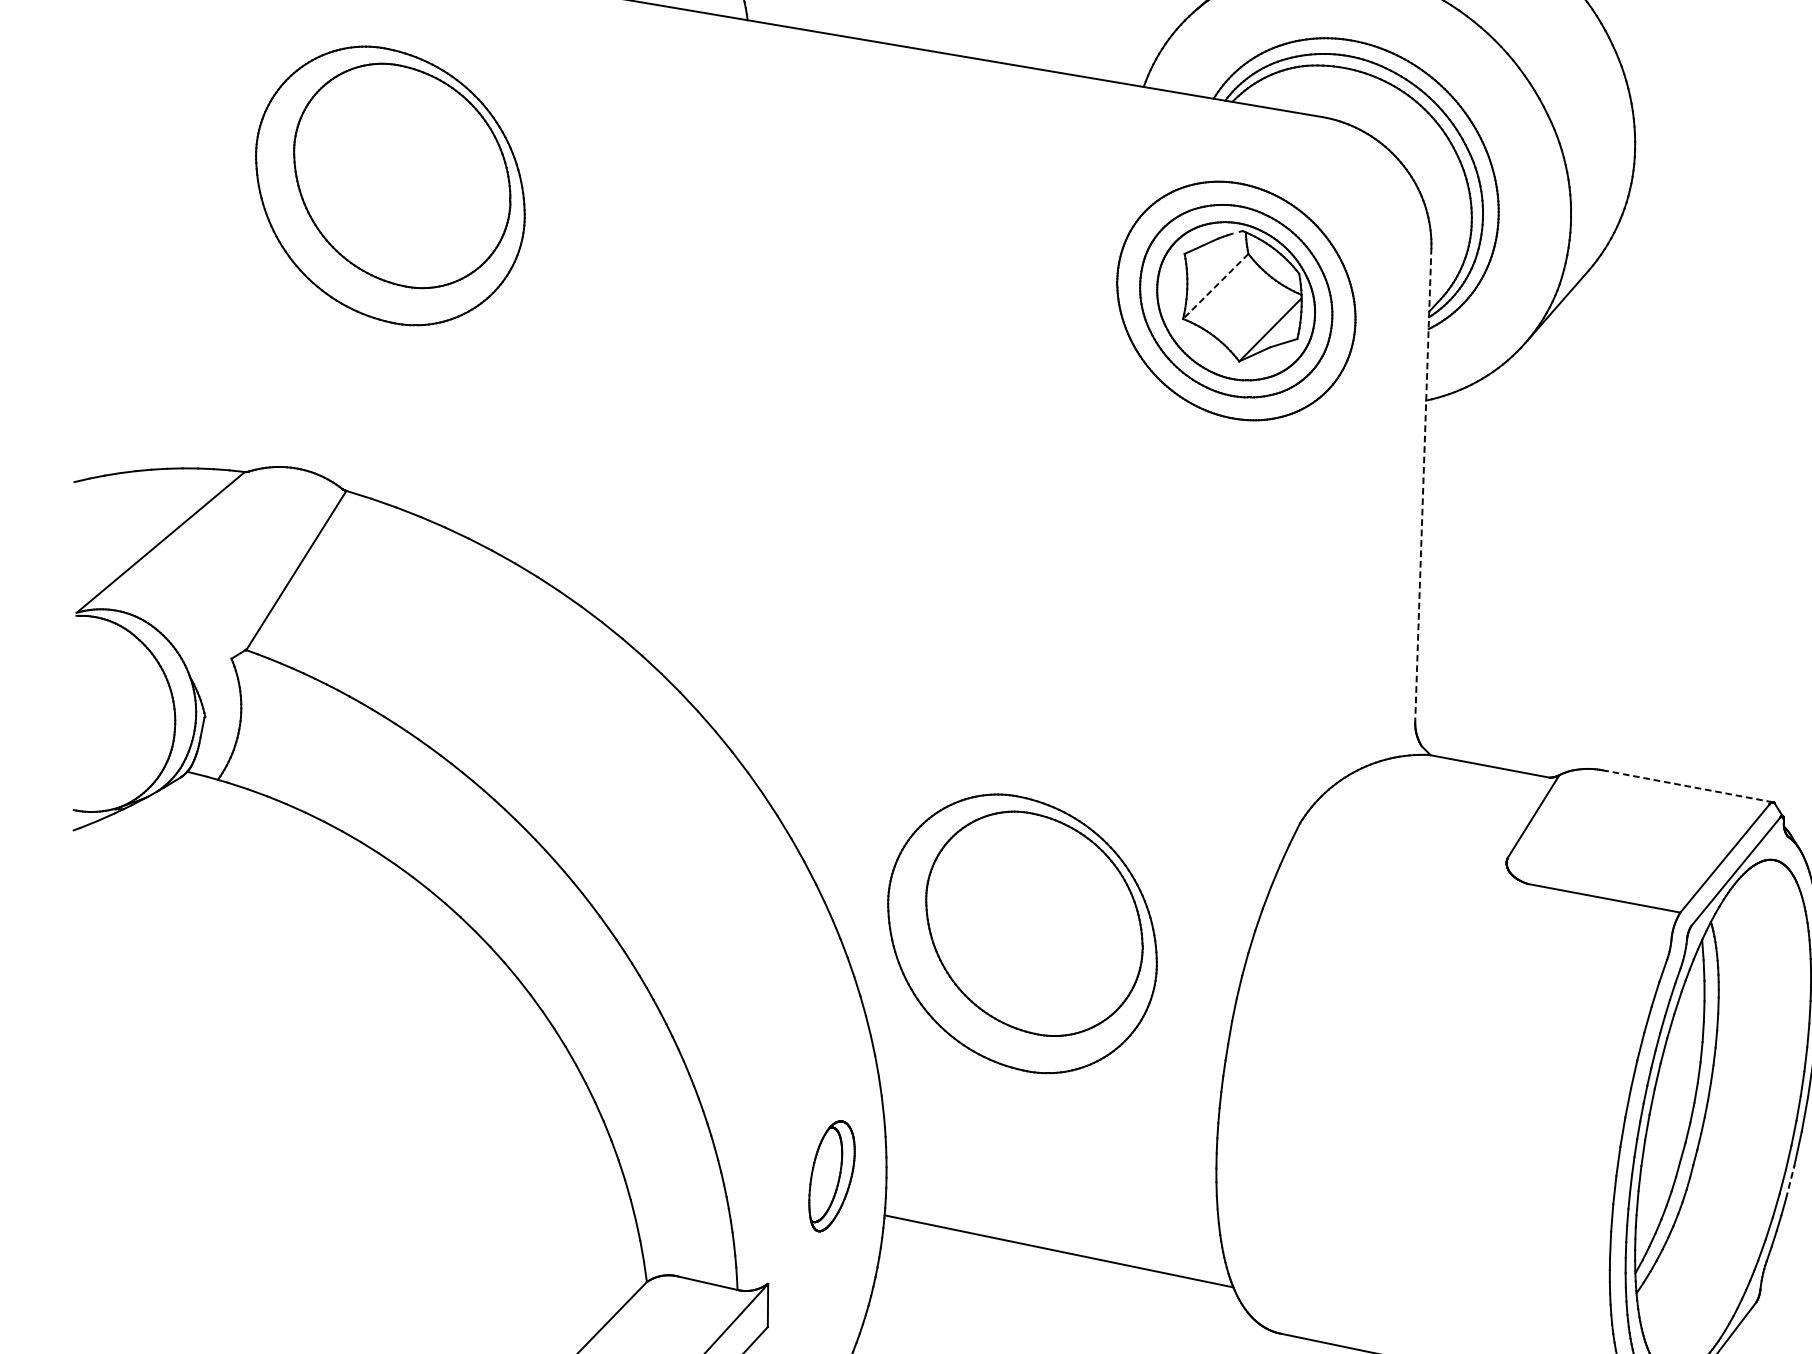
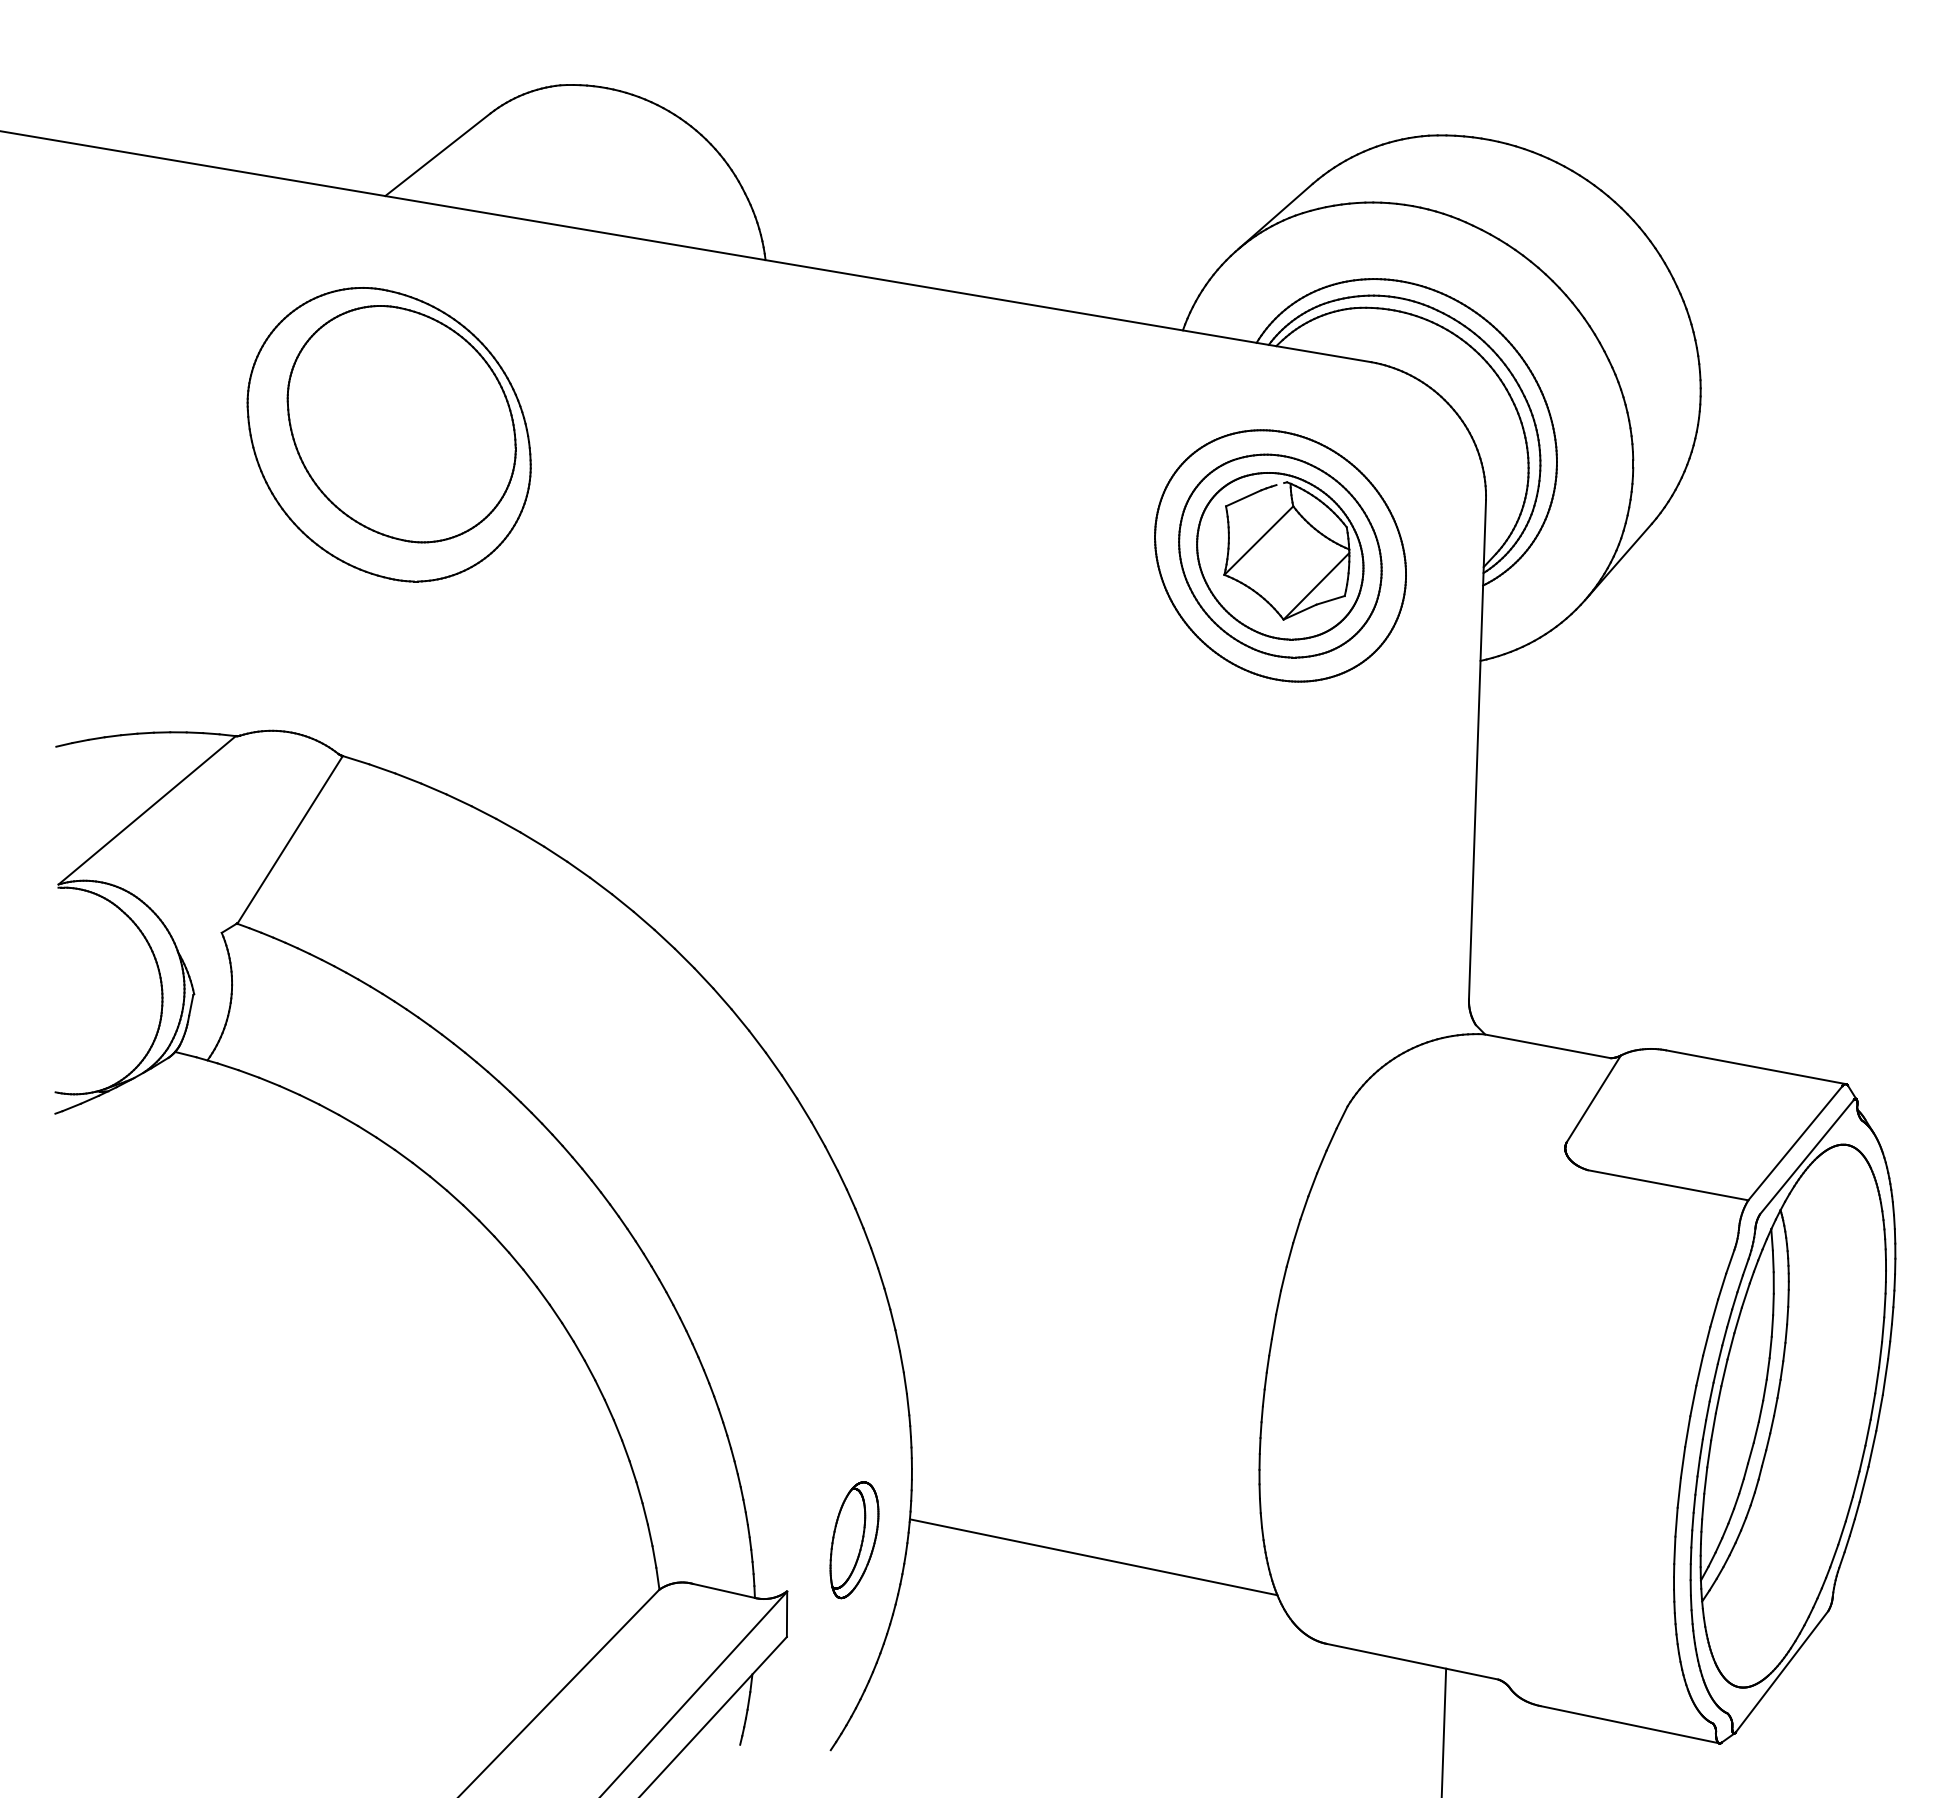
line: (1215, 286) -> (1258, 540), dashed -> solid
line: (1423, 484) -> (1477, 749), dashed -> solid
line: (1688, 786) -> (1756, 1067), dashed -> solid
part: (1021, 933) -> (1054, 1222), removed
part: (832, 1176) -> (854, 1540), moved
line: (1790, 1181) -> (1864, 1483), dashed -> solid

